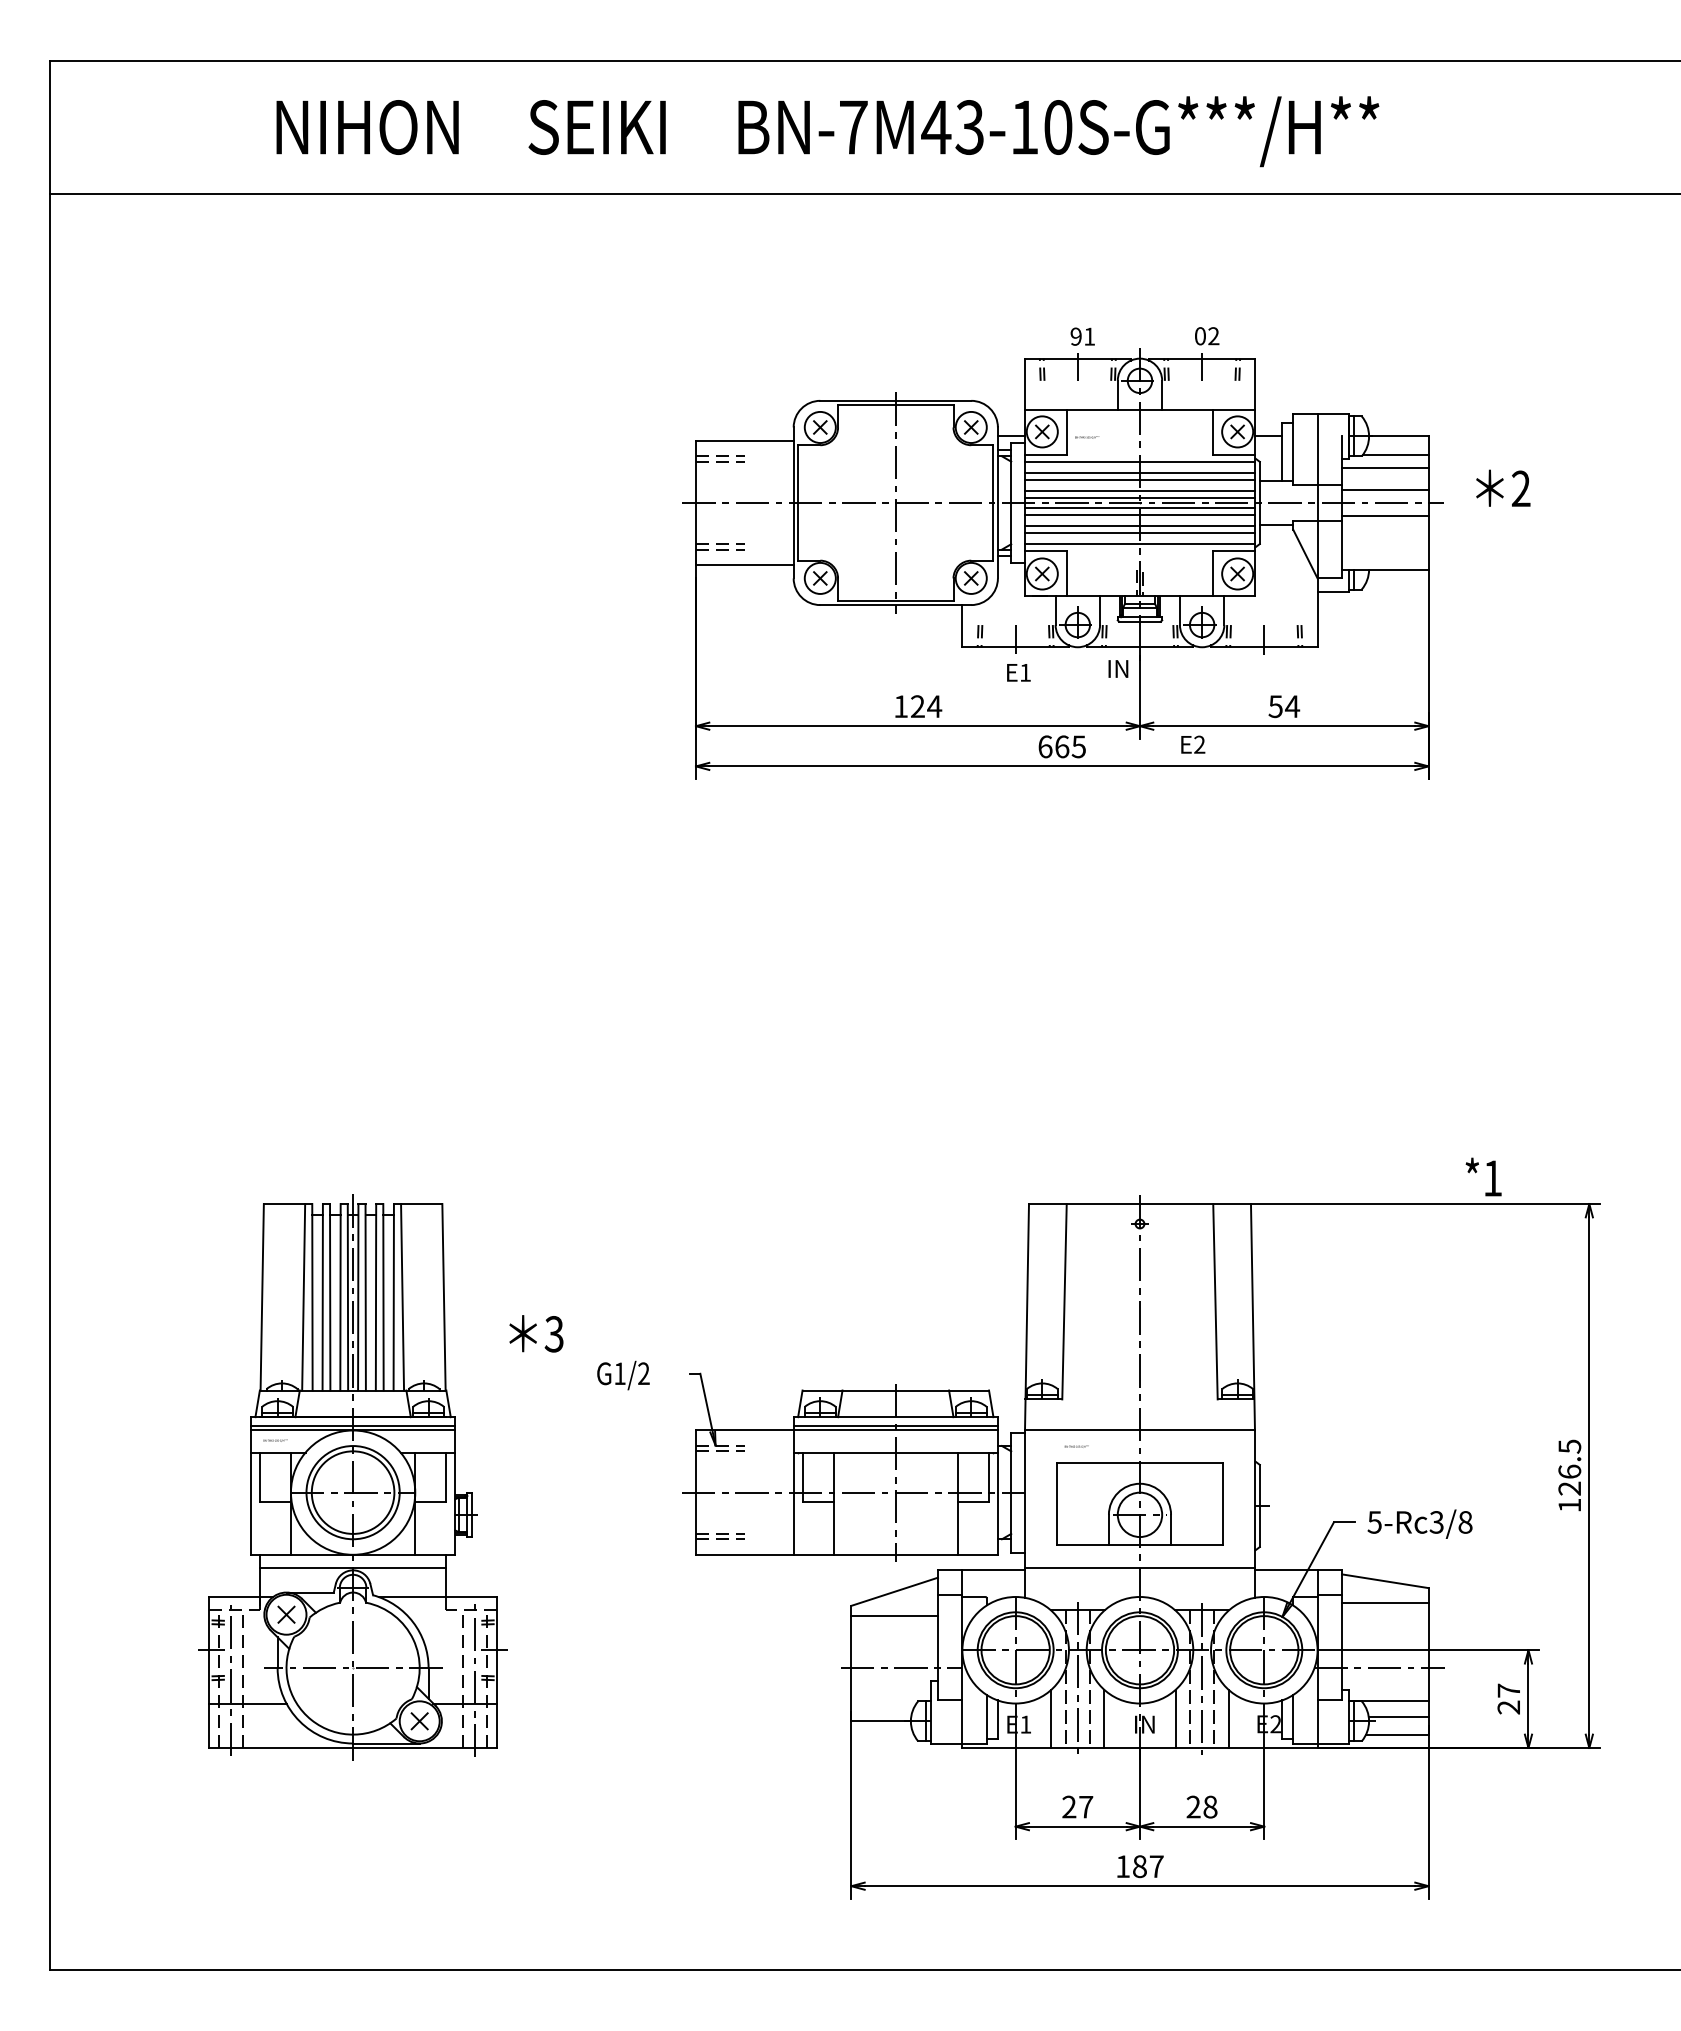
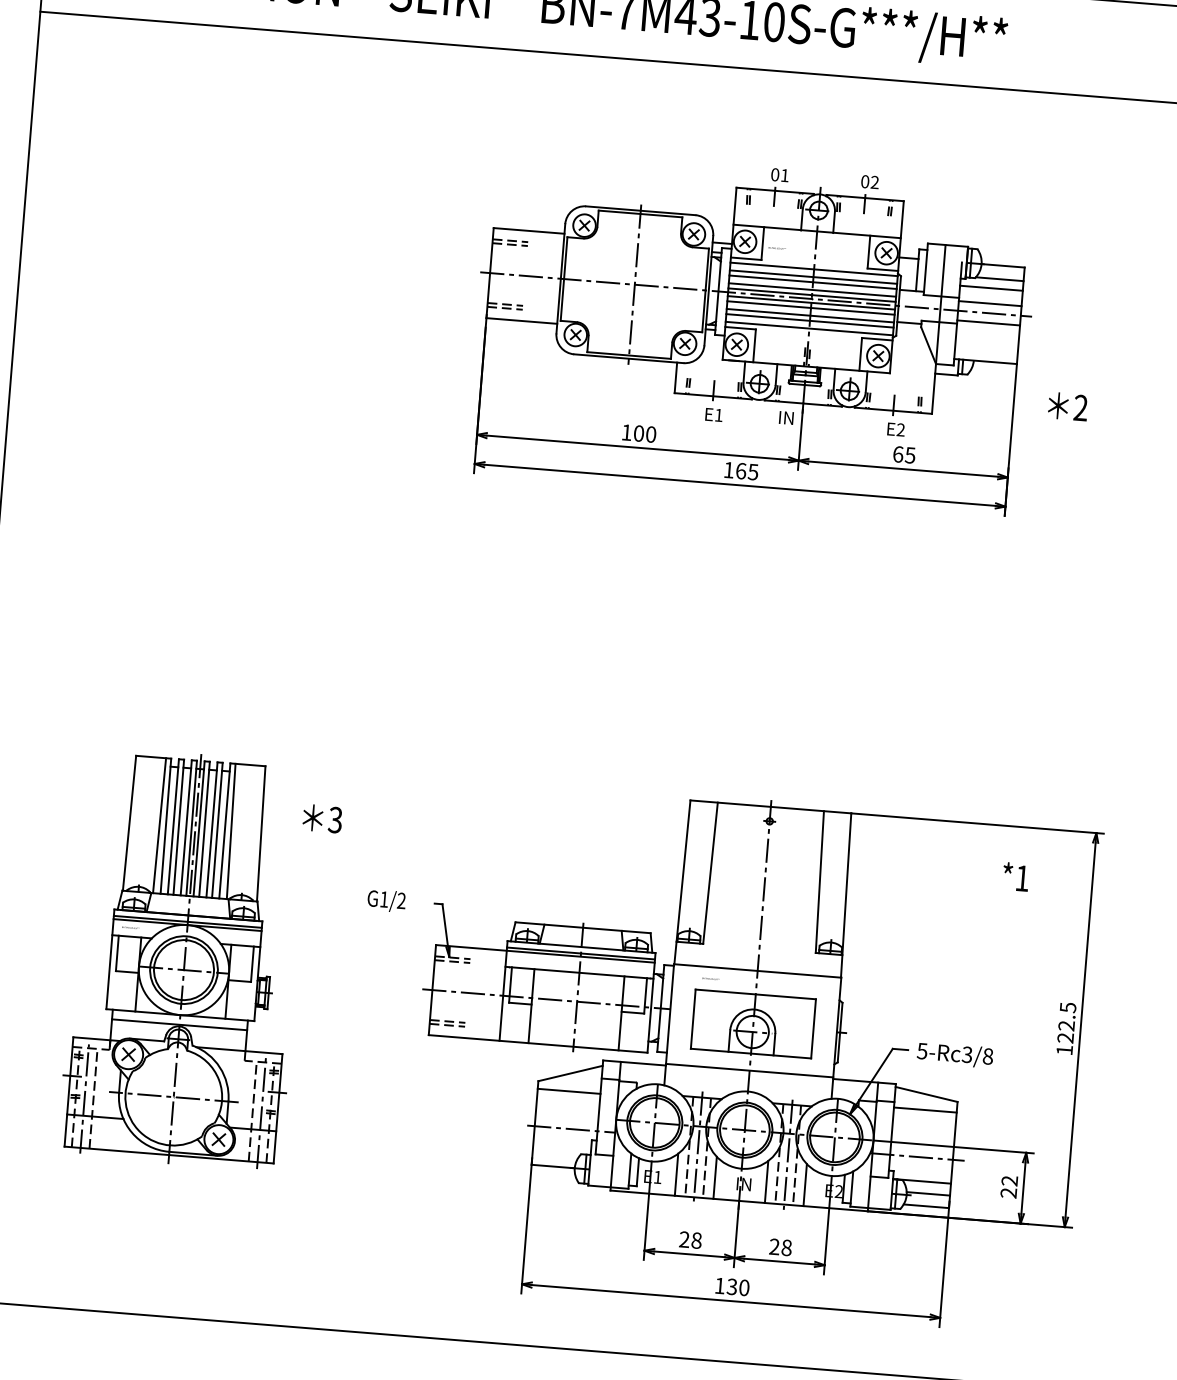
text: (1075, 336) -> (774, 174), 91 -> 01
text: (1503, 487) -> (1068, 406), moved
text: (926, 706) -> (645, 434), 124 -> 100
text: (1284, 706) -> (904, 454), 54 -> 65
text: (1193, 744) -> (896, 429), moved
text: (1045, 746) -> (729, 469), 665 -> 165
text: (1483, 1176) -> (1015, 876), moved
text: (536, 1333) -> (322, 818), moved
text: (1569, 1471) -> (1066, 1025), 126.5 -> 122.5
text: (1508, 1690) -> (1009, 1180), 27 -> 22
text: (1086, 1806) -> (697, 1240), 27 -> 28
text: (1147, 1866) -> (737, 1287), 187 -> 130

